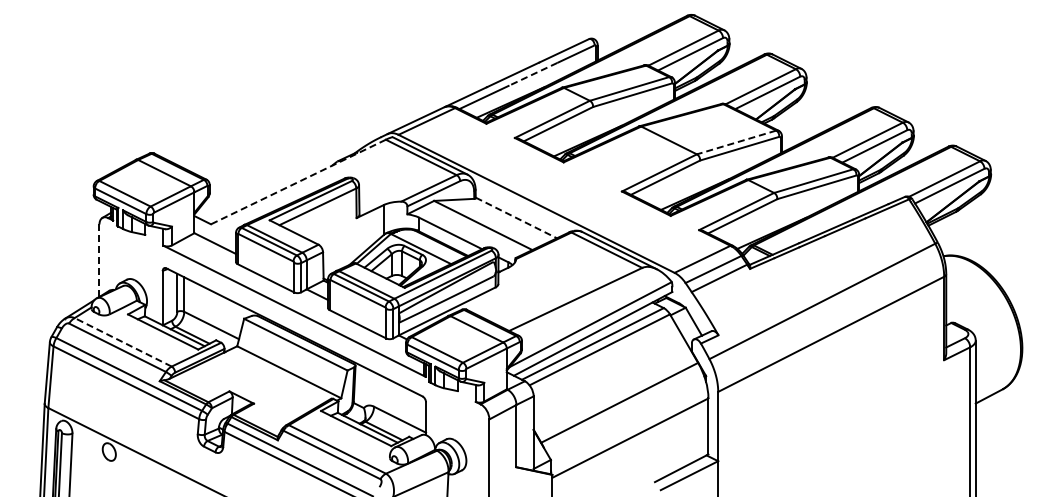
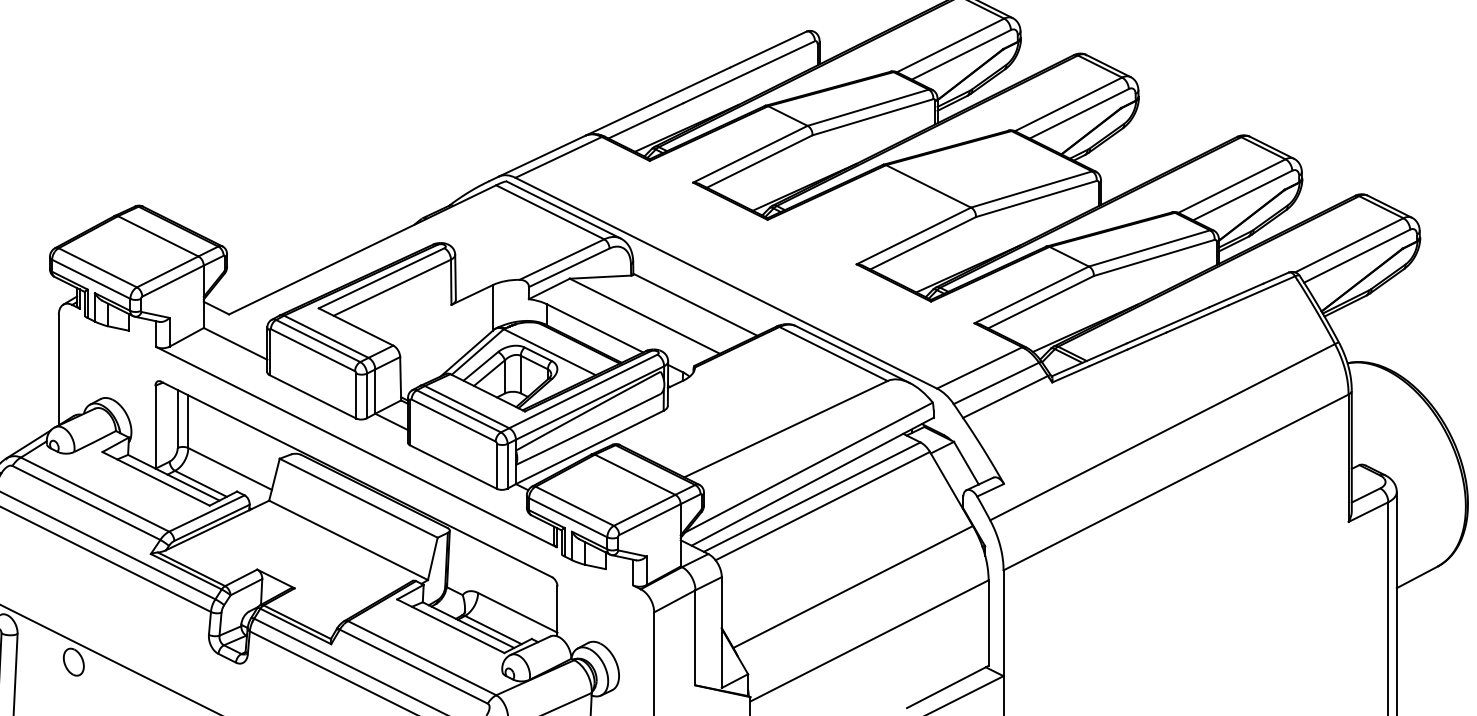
line: (532, 74) -> (720, 85), dashed -> solid
line: (736, 142) -> (1031, 189), dashed -> solid
line: (298, 182) -> (362, 250), dashed -> solid
line: (516, 218) -> (695, 305), dashed -> solid
line: (99, 261) -> (58, 371), dashed -> solid
line: (122, 342) -> (93, 494), dashed -> solid

